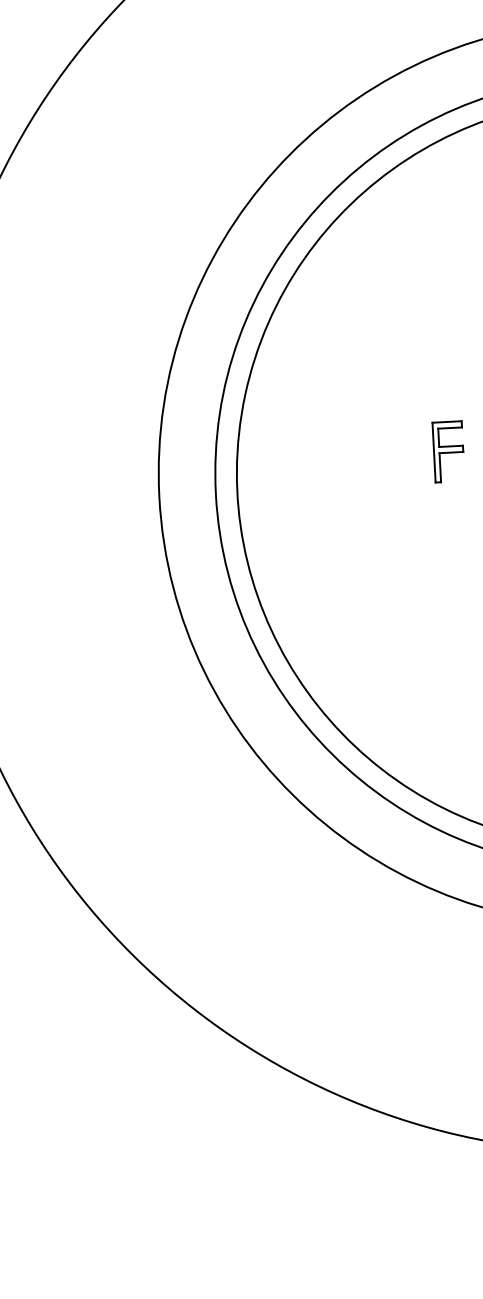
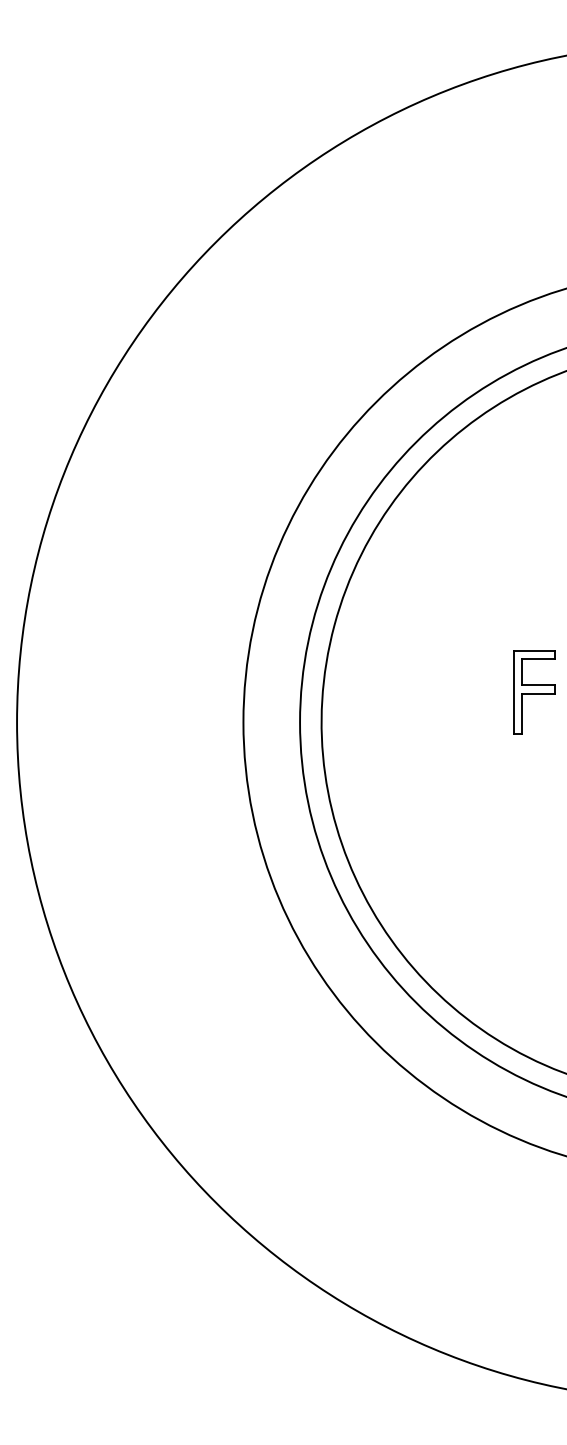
part: (448, 451) -> (534, 692), size x1.4

